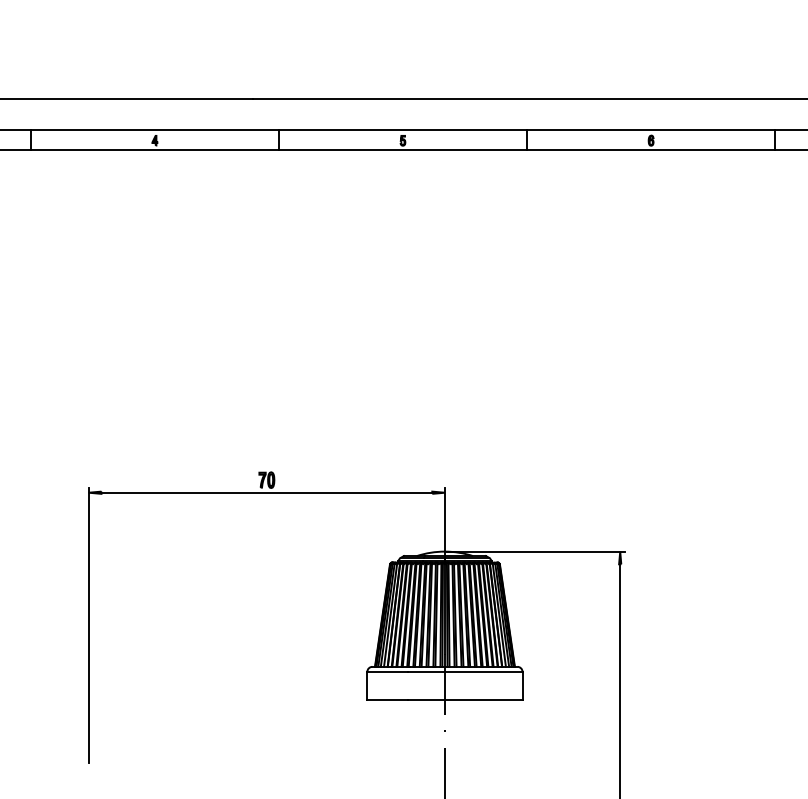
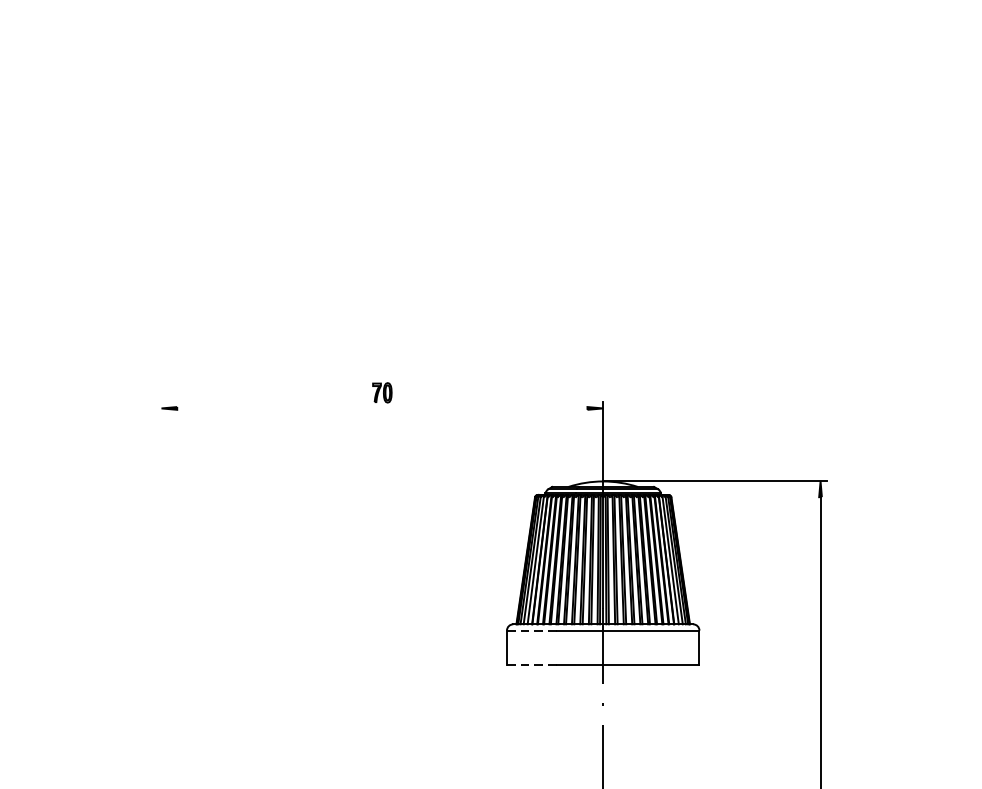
line: (266, 492) -> (381, 408), removed
line: (88, 625) -> (161, 573), removed
line: (388, 671) -> (533, 630), solid -> dashed
line: (388, 699) -> (533, 664), solid -> dashed

